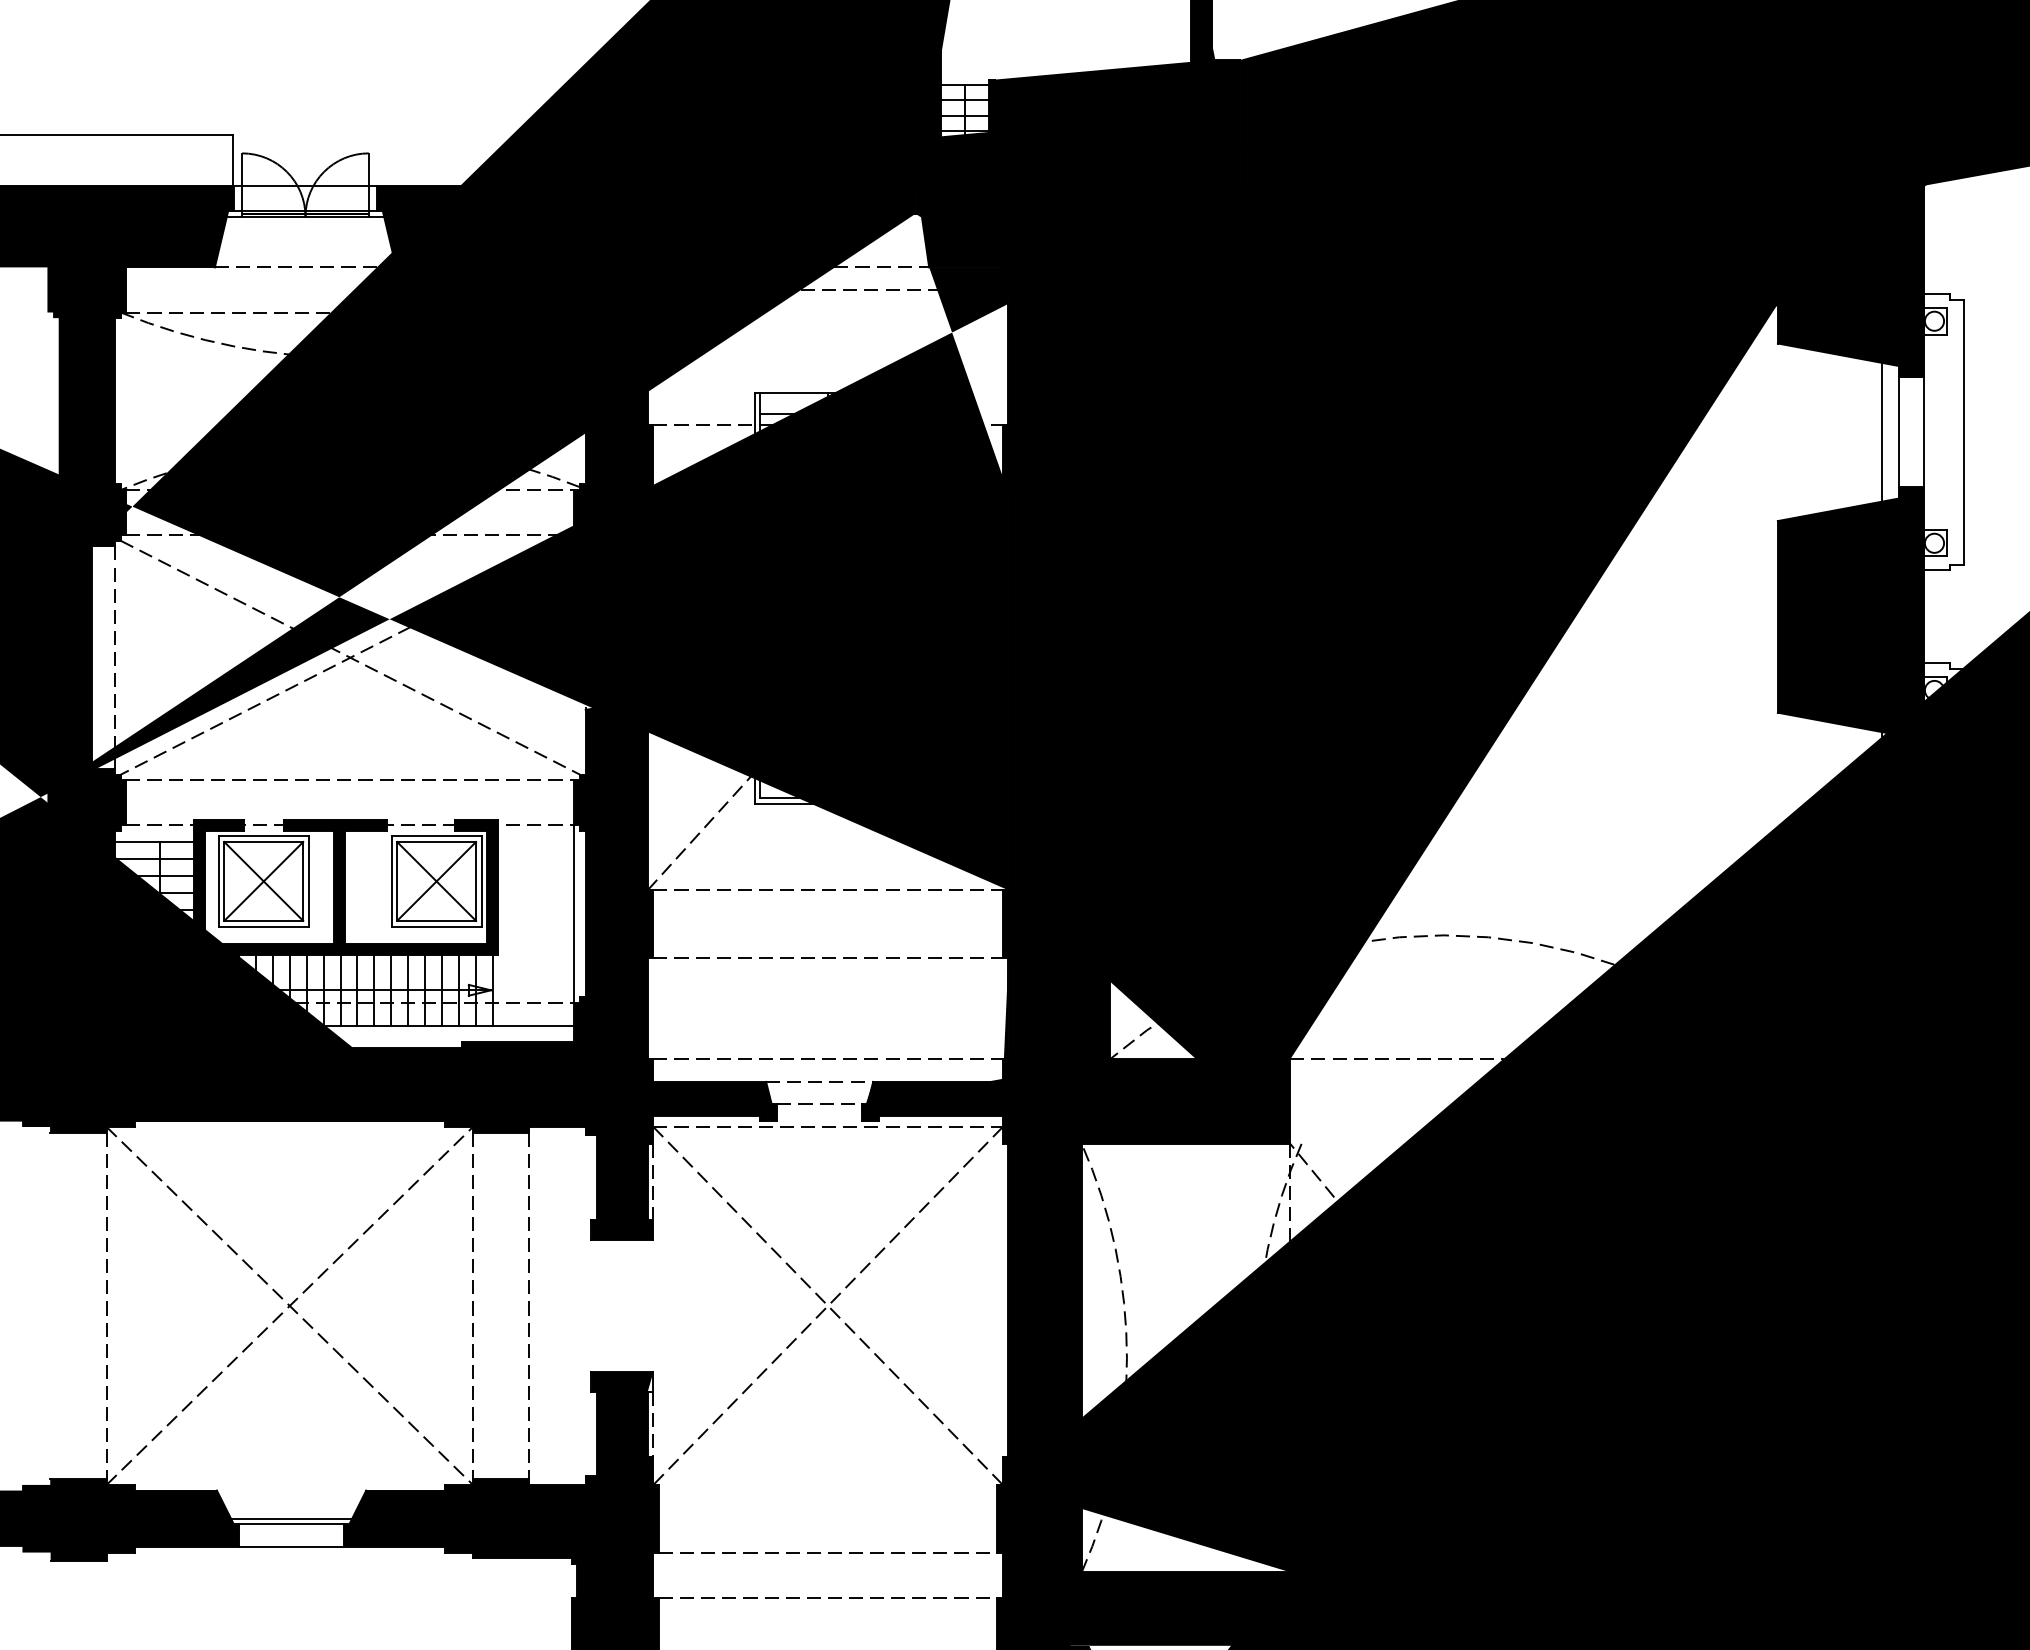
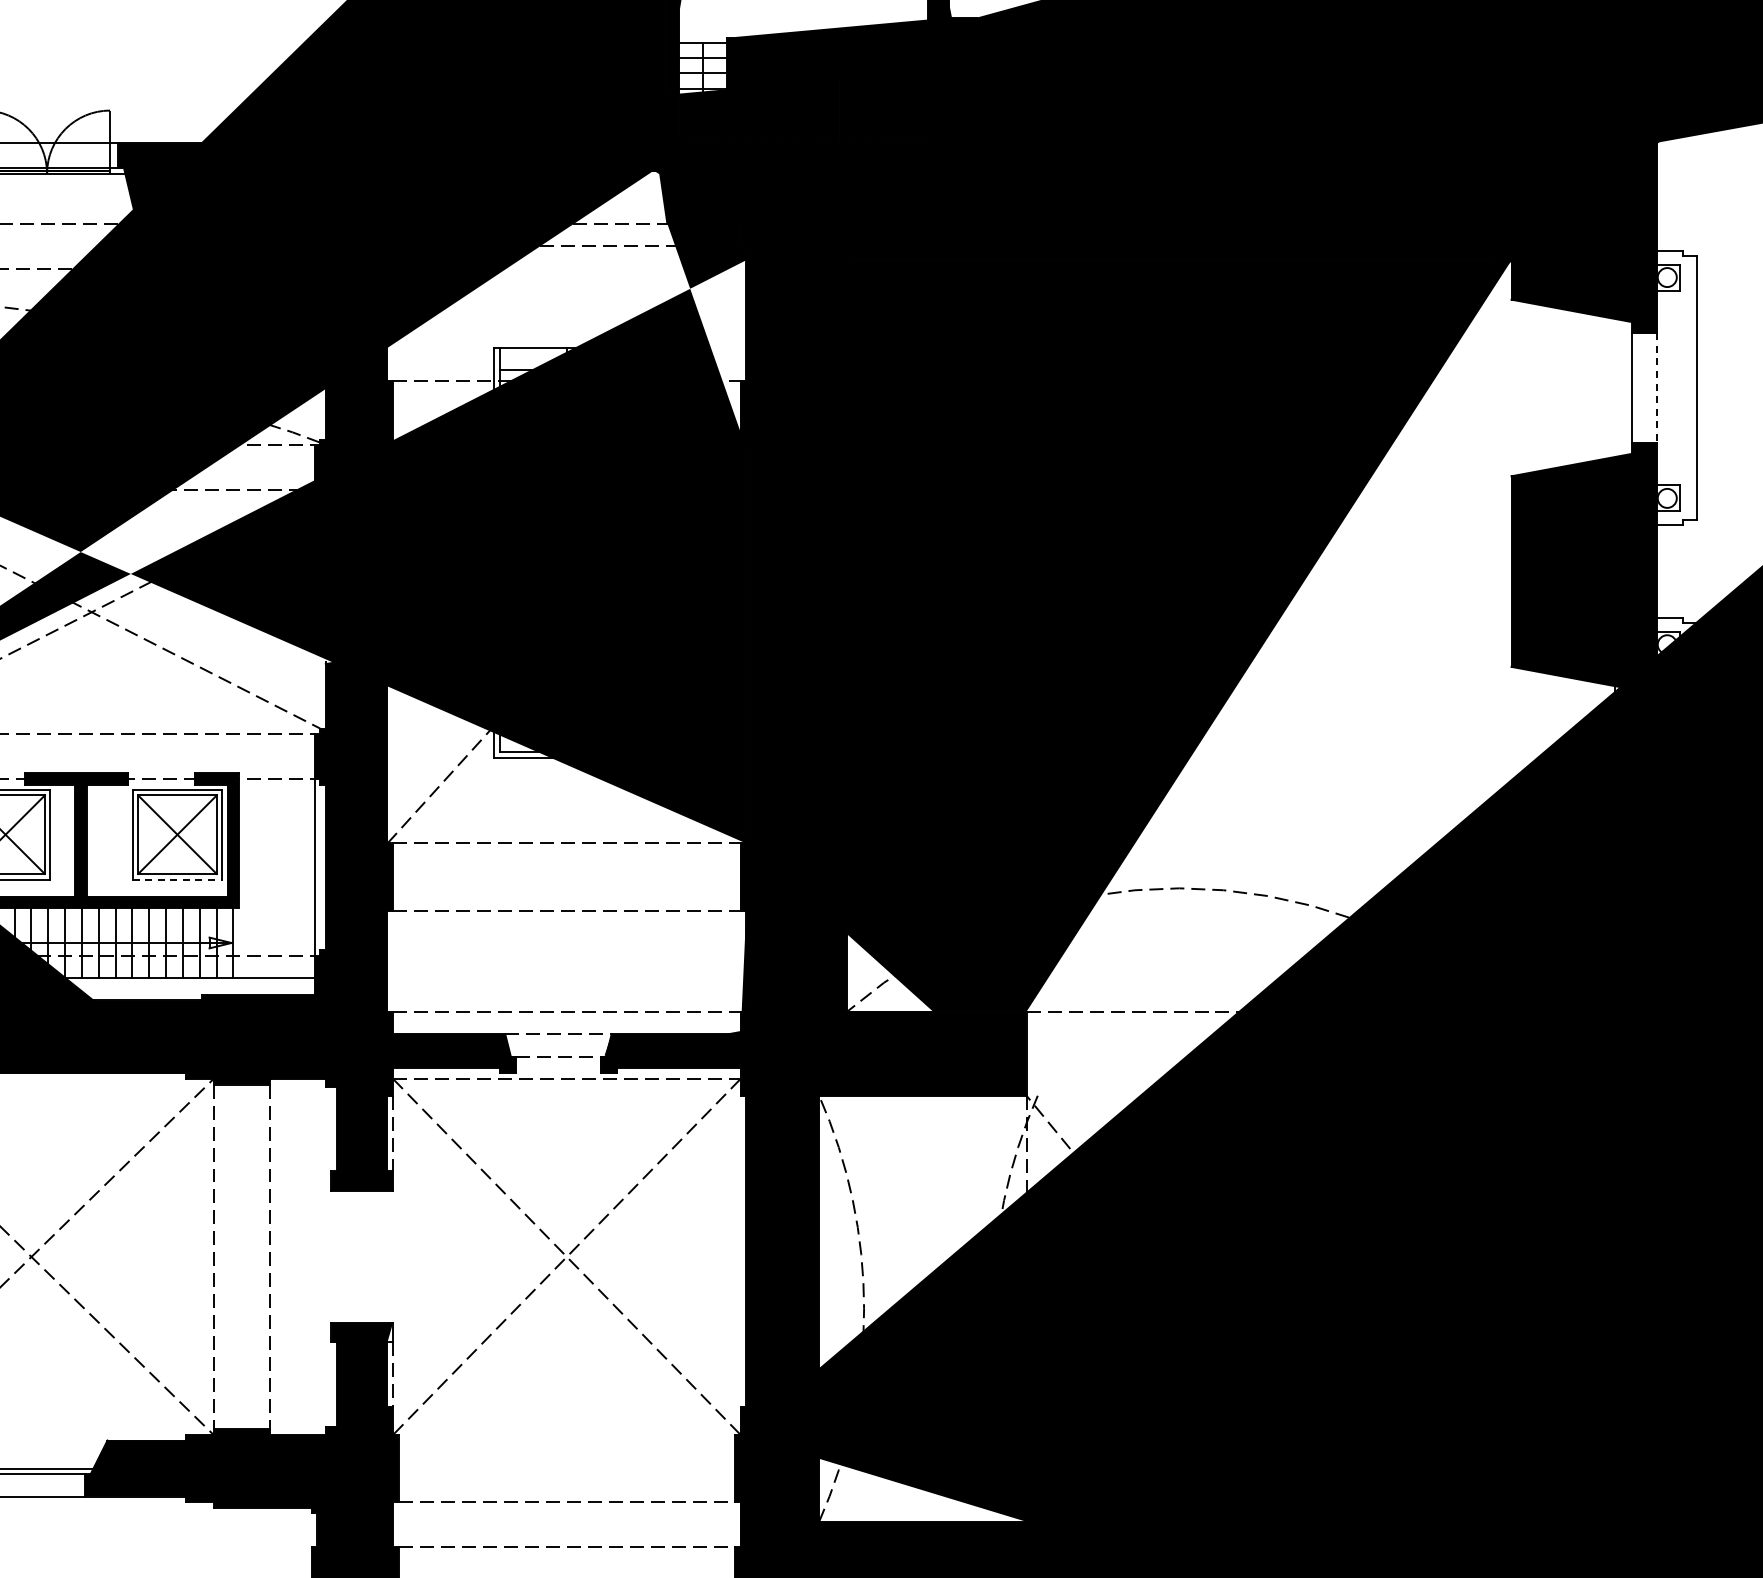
line: (1882, 431) -> (1615, 387), removed
line: (1924, 432) -> (1657, 388), solid -> dashed
line: (437, 926) -> (178, 879), solid -> dashed

